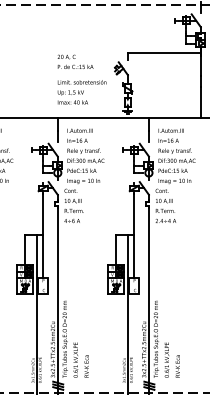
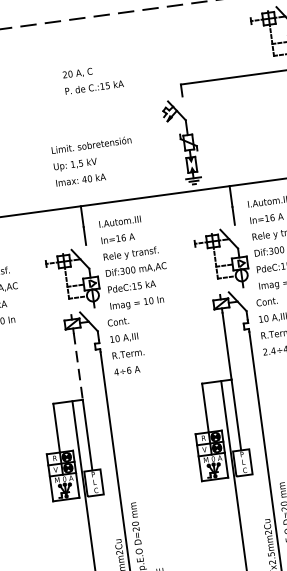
text: (75, 61) -> (93, 78), moved
text: (81, 92) -> (92, 161), moved
line: (43, 214) -> (78, 366), solid -> dashed

